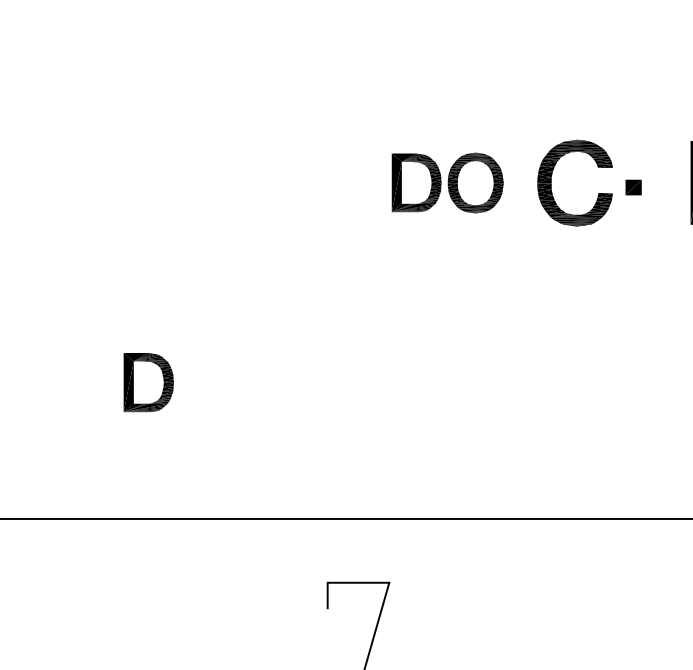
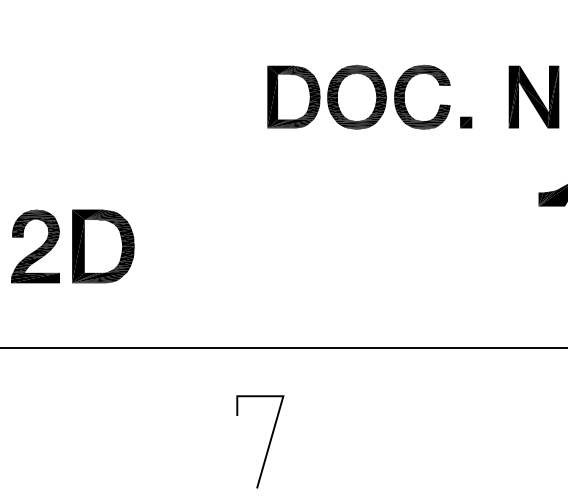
part: (446, 182) -> (326, 96), size x1.43
part: (634, 187) -> (466, 122), moved
part: (57, 382) -> (35, 246), added
part: (148, 382) -> (103, 246), size x1.67

